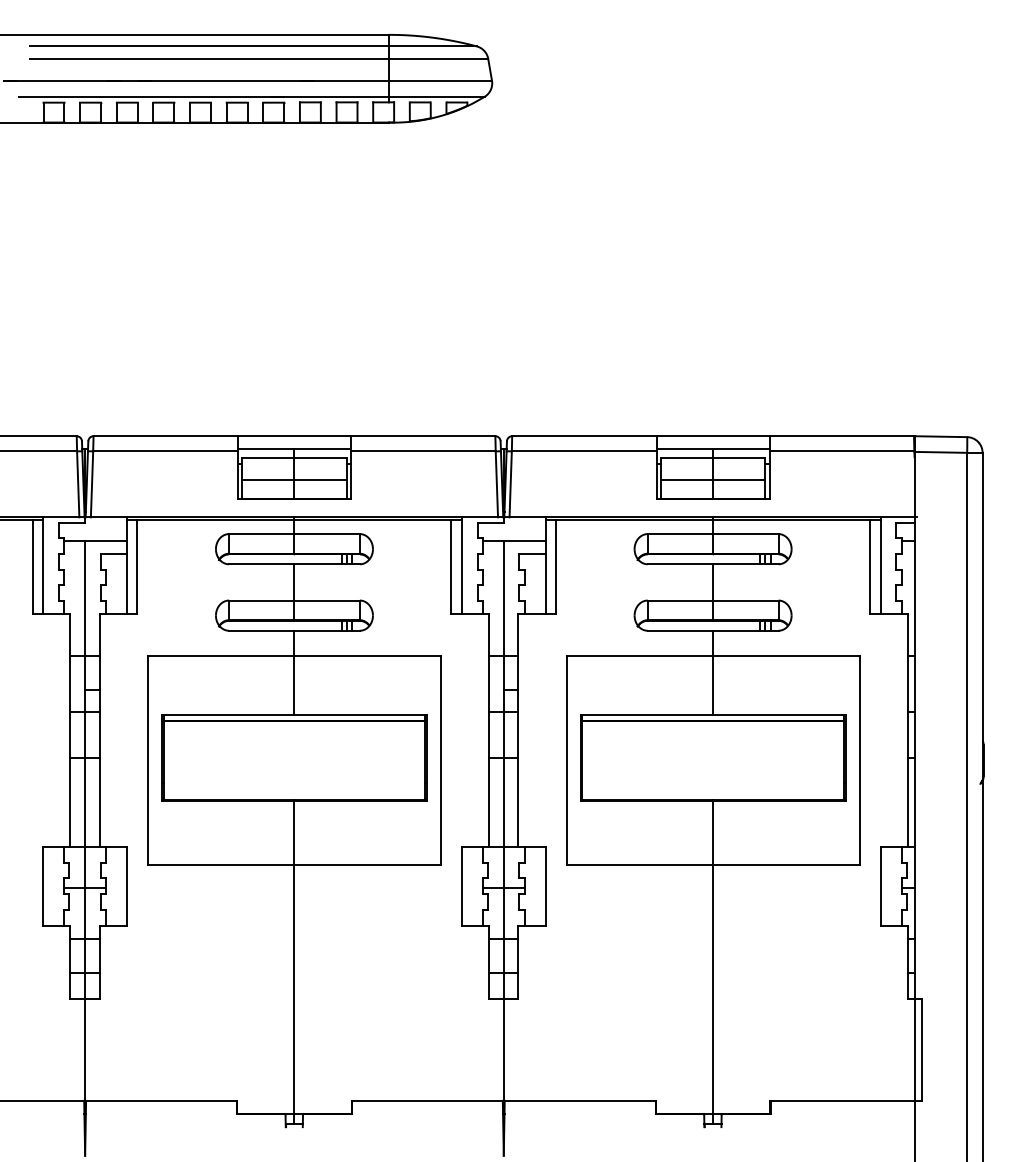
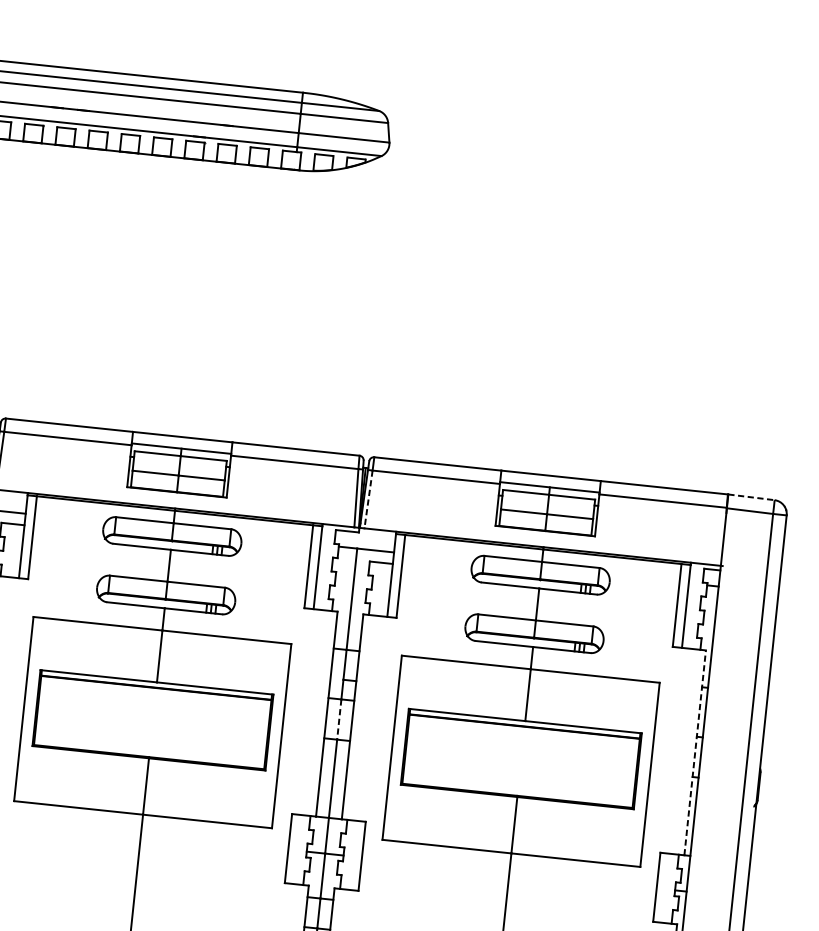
line: (941, 436) -> (752, 497), solid -> dashed
line: (510, 484) -> (368, 499), solid -> dashed
line: (907, 730) -> (694, 752), solid -> dashed
line: (503, 735) -> (339, 719), solid -> dashed

